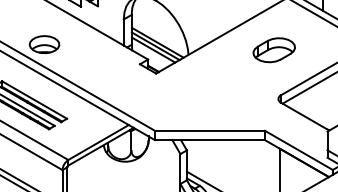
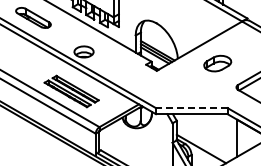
part: (273, 50) -> (217, 63), moved
line: (209, 131) -> (191, 108), solid -> dashed

